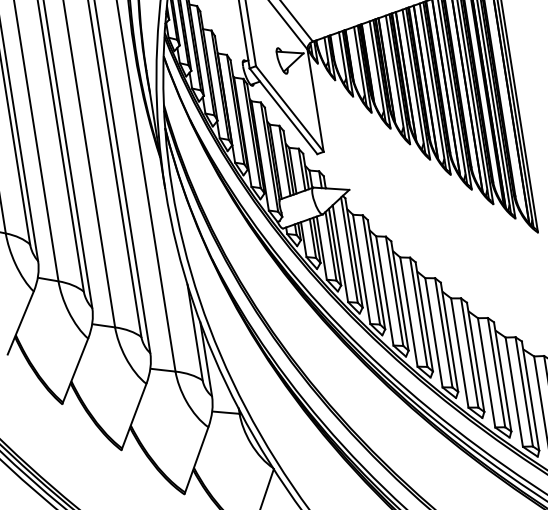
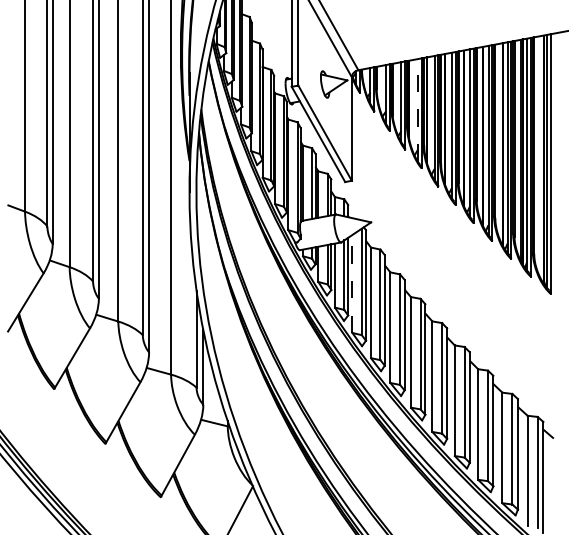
line: (377, 71) -> (417, 109), solid -> dashed
line: (340, 253) -> (352, 283), solid -> dashed

